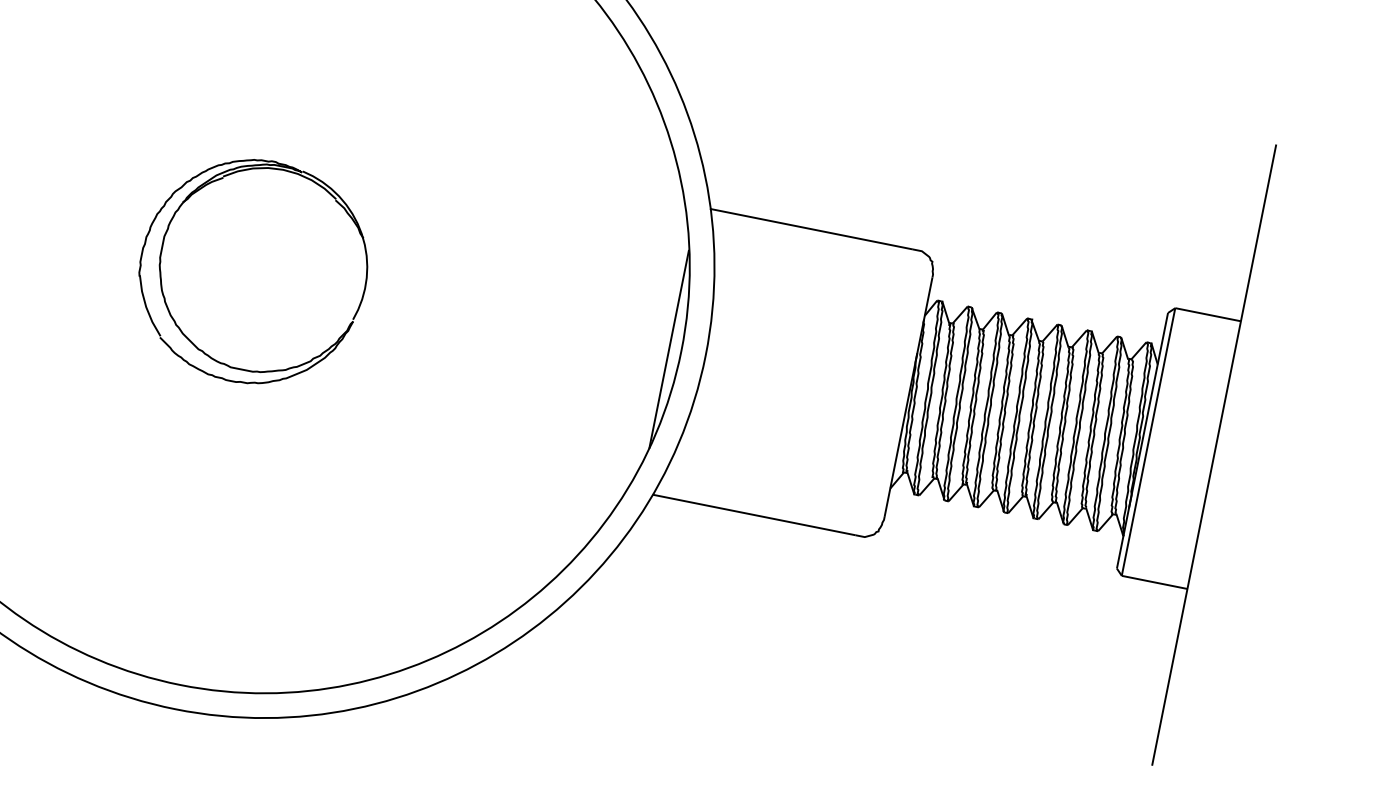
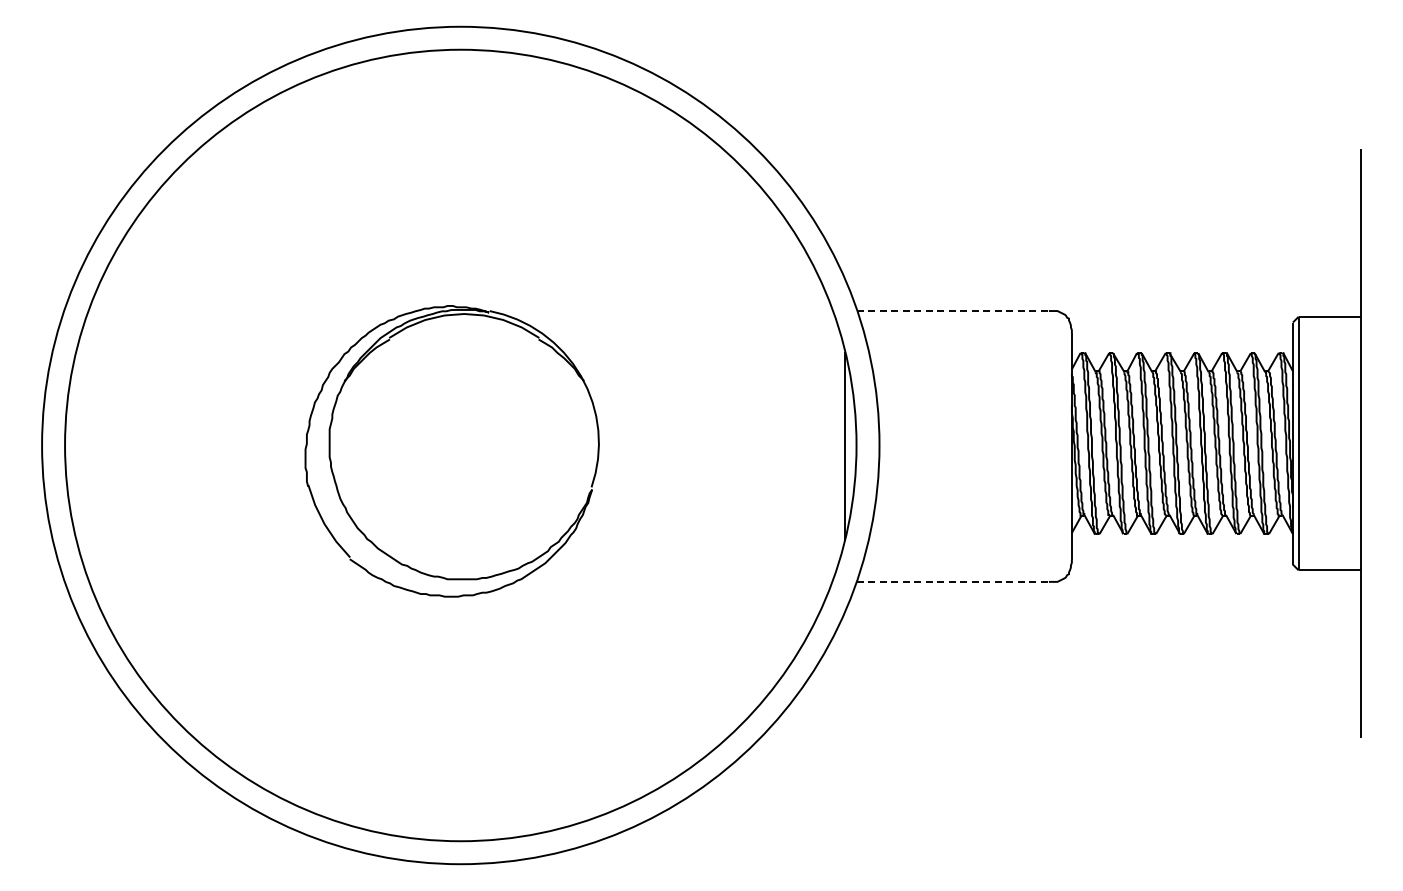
line: (812, 229) -> (953, 311), solid -> dashed
part: (252, 270) -> (451, 450), size x1.4
line: (755, 514) -> (953, 581), solid -> dashed

